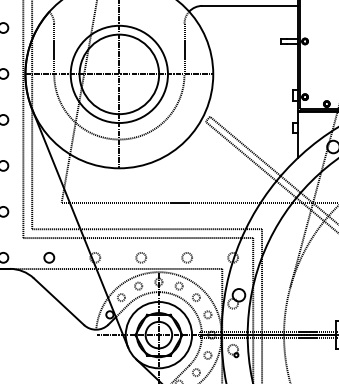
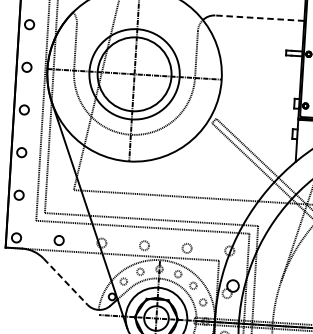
line: (250, 5) -> (260, 17), solid -> dashed
line: (59, 302) -> (66, 282), solid -> dashed

